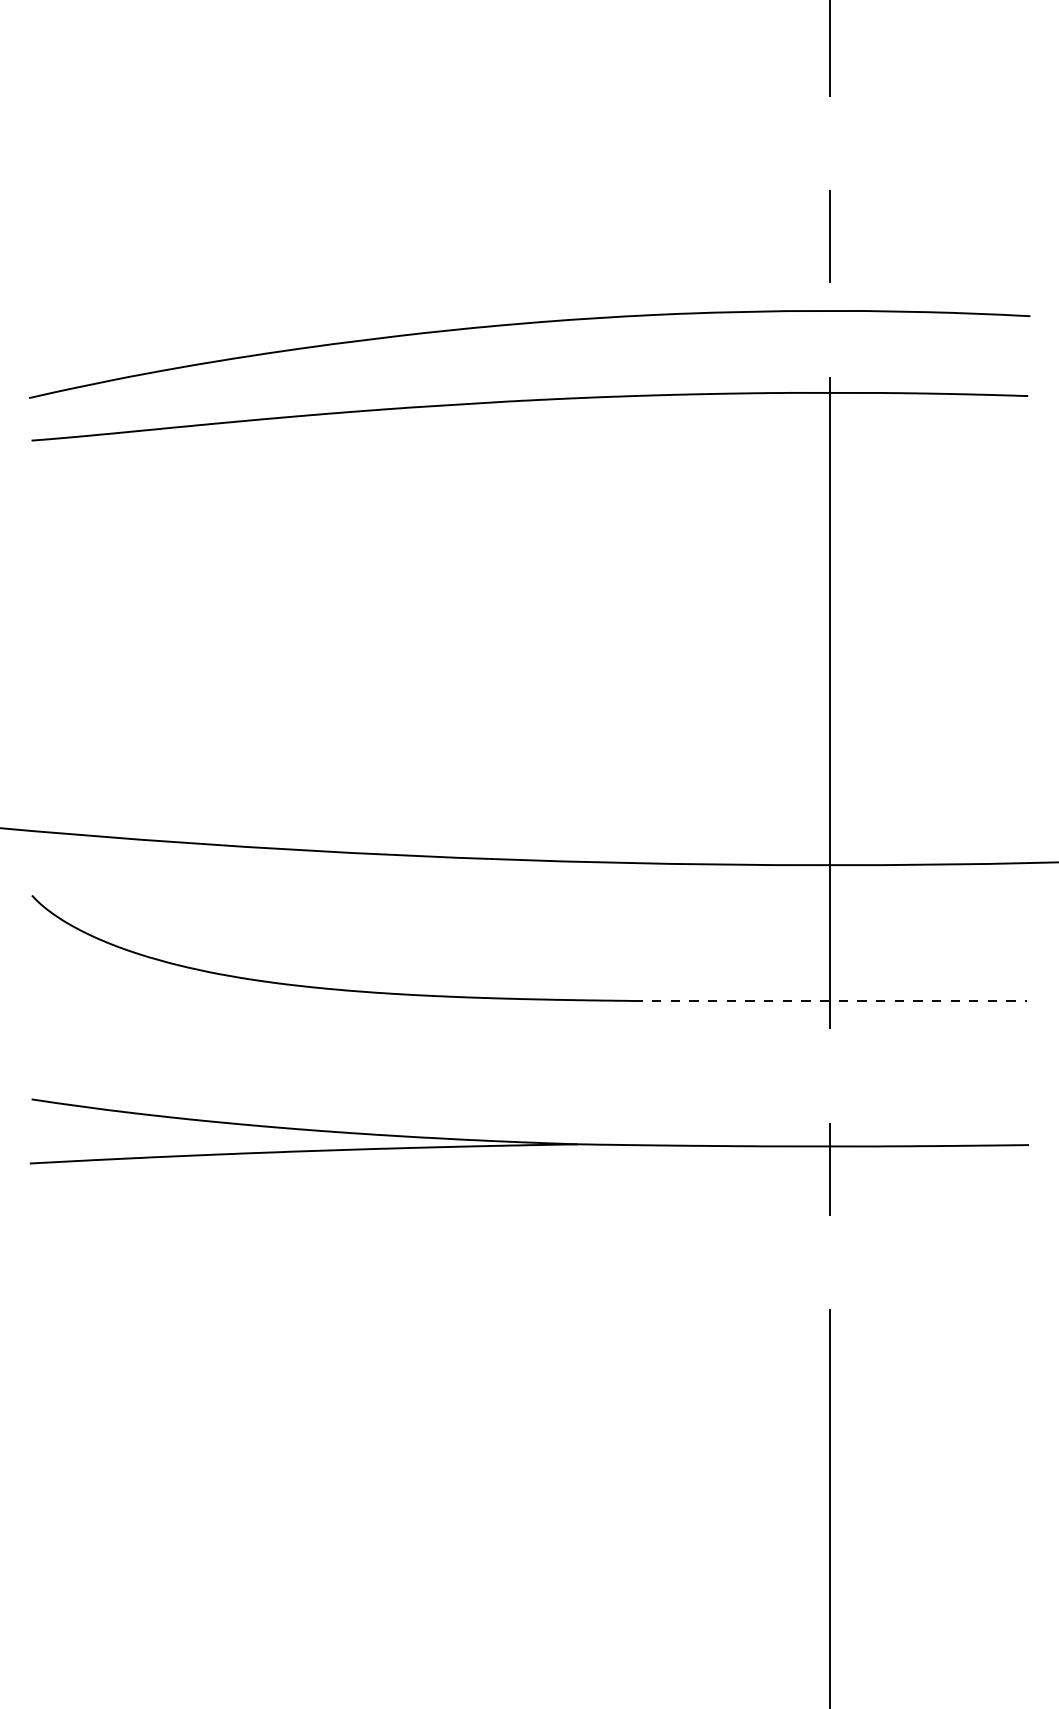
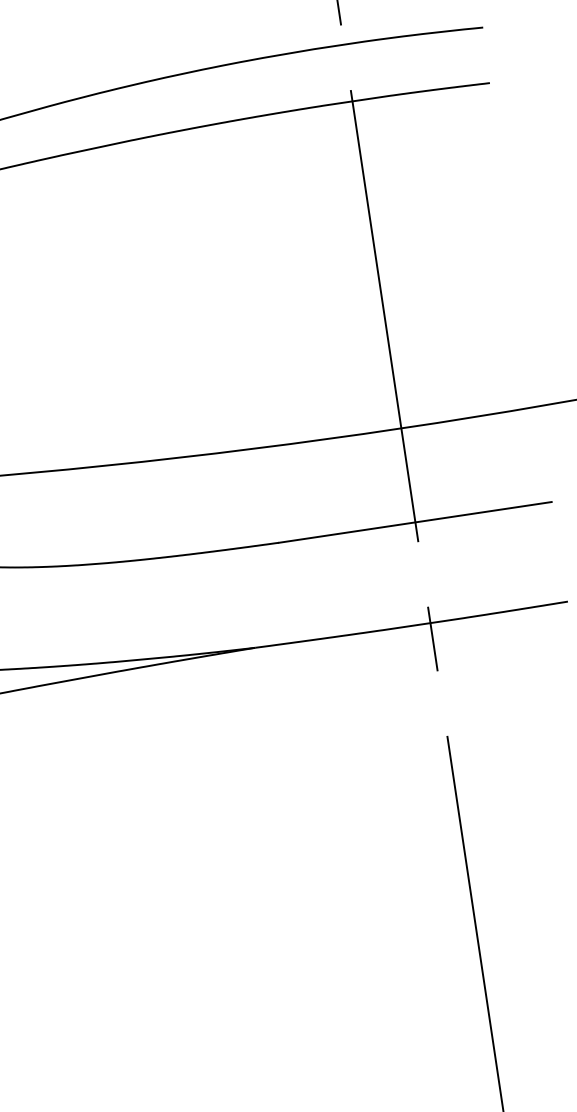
line: (830, 1000) -> (415, 522), dashed -> solid

